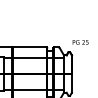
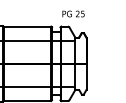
text: (80, 42) -> (73, 14), moved

